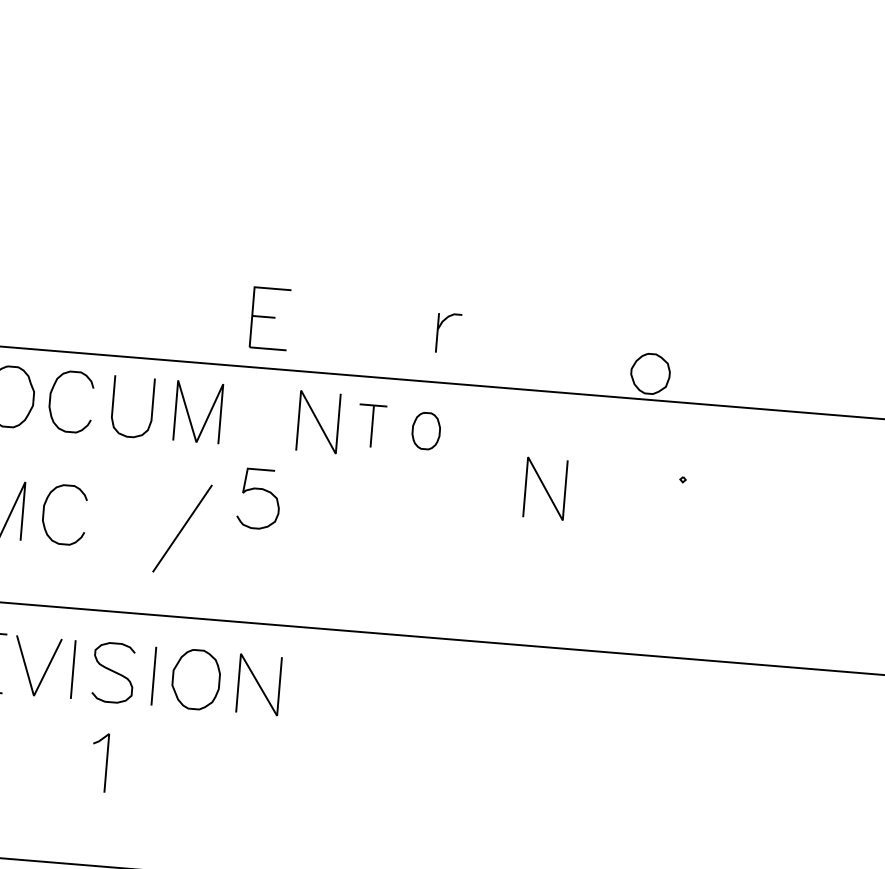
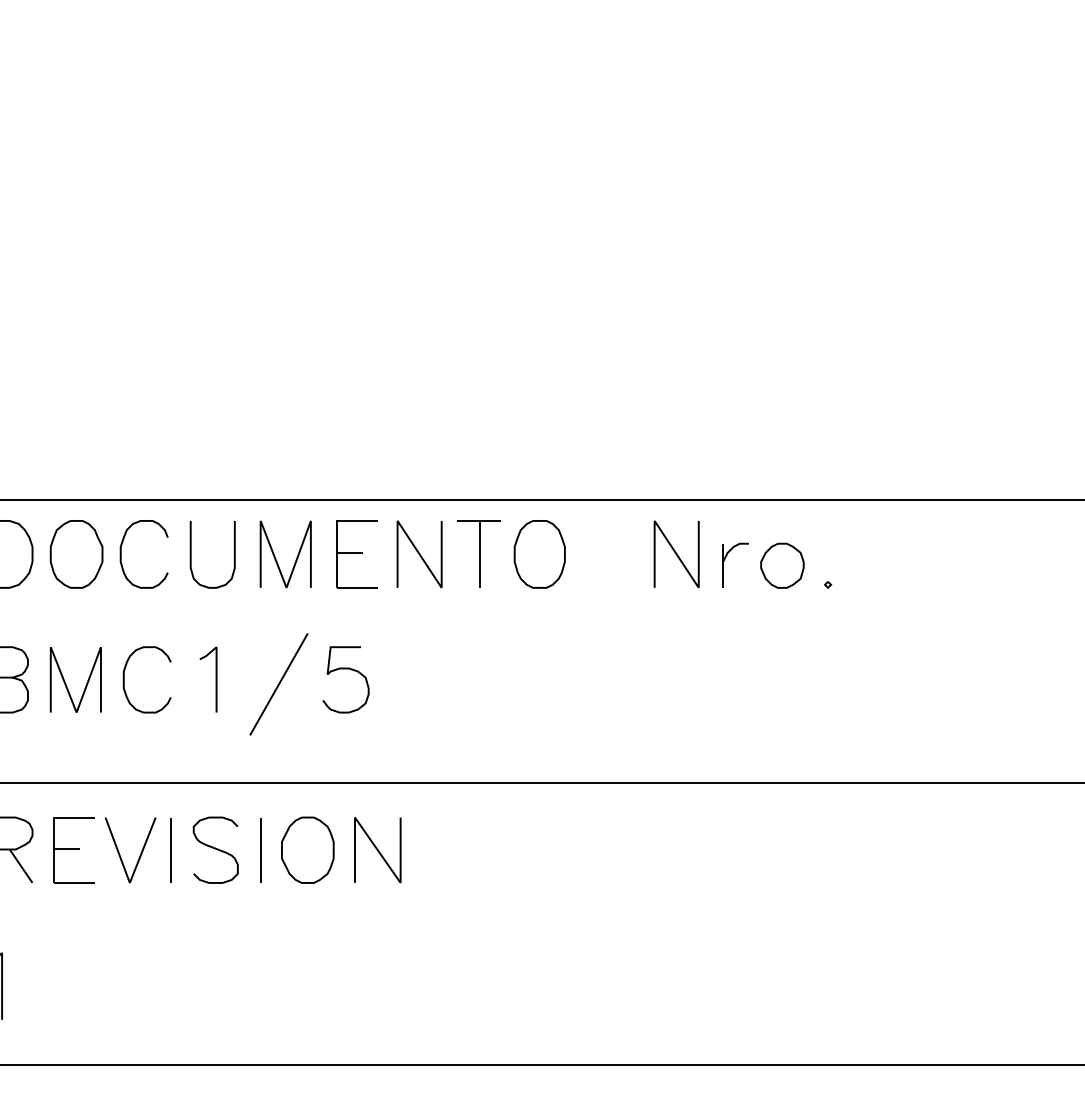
part: (269, 318) -> (356, 554), moved
part: (440, 327) -> (725, 559), moved
part: (650, 373) -> (782, 565), moved
part: (371, 425) -> (478, 553), size x1.43
part: (426, 431) -> (539, 554), size x1.67
curve: (545, 488) -> (676, 554), moved
curve: (259, 489) -> (345, 669), moved
curve: (105, 762) -> (215, 679), moved

